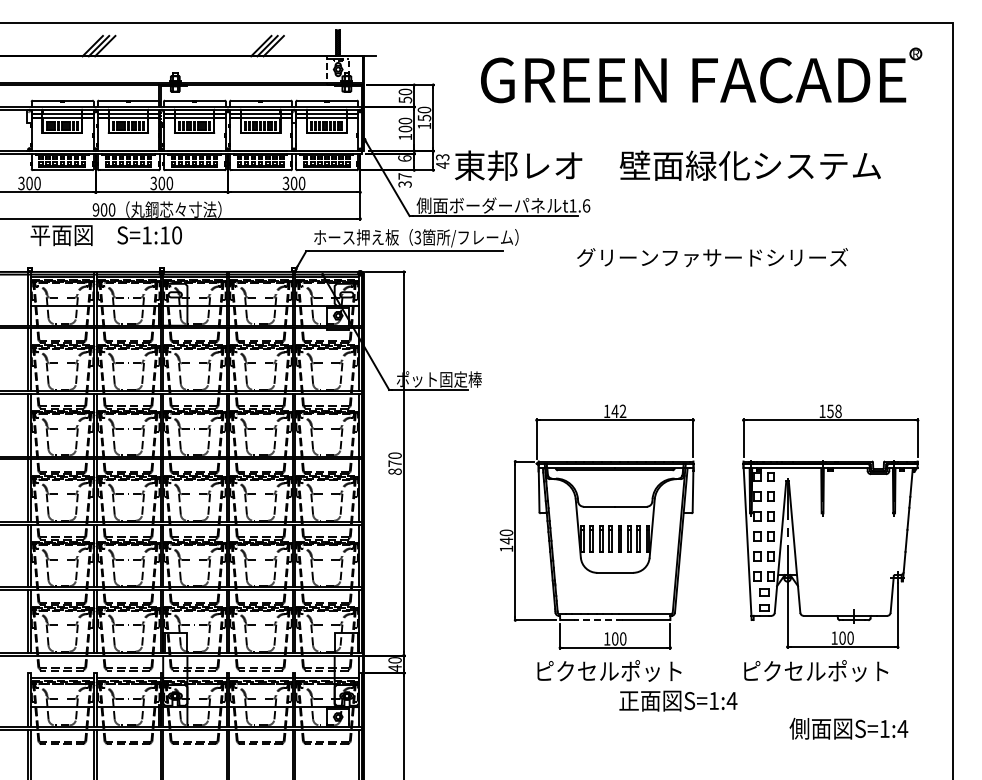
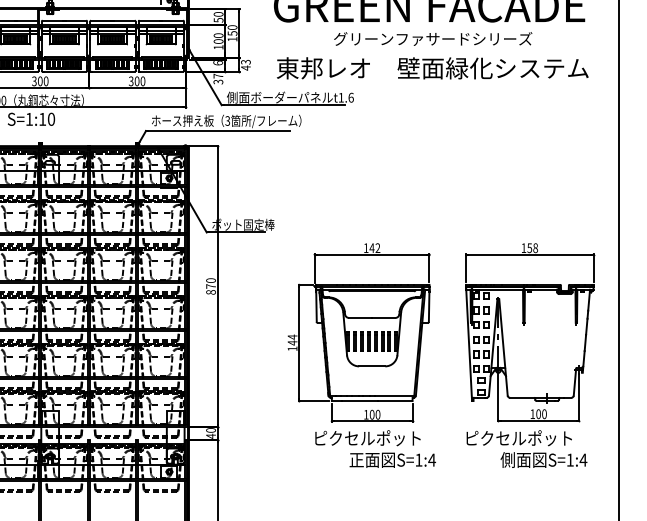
text: (667, 165) -> (432, 68), moved
text: (712, 257) -> (433, 38), moved
text: (506, 532) -> (292, 336), 140 -> 144
line: (598, 620) -> (359, 401), dashed -> solid
text: (678, 700) -> (392, 459), moved
text: (848, 728) -> (543, 459), moved

